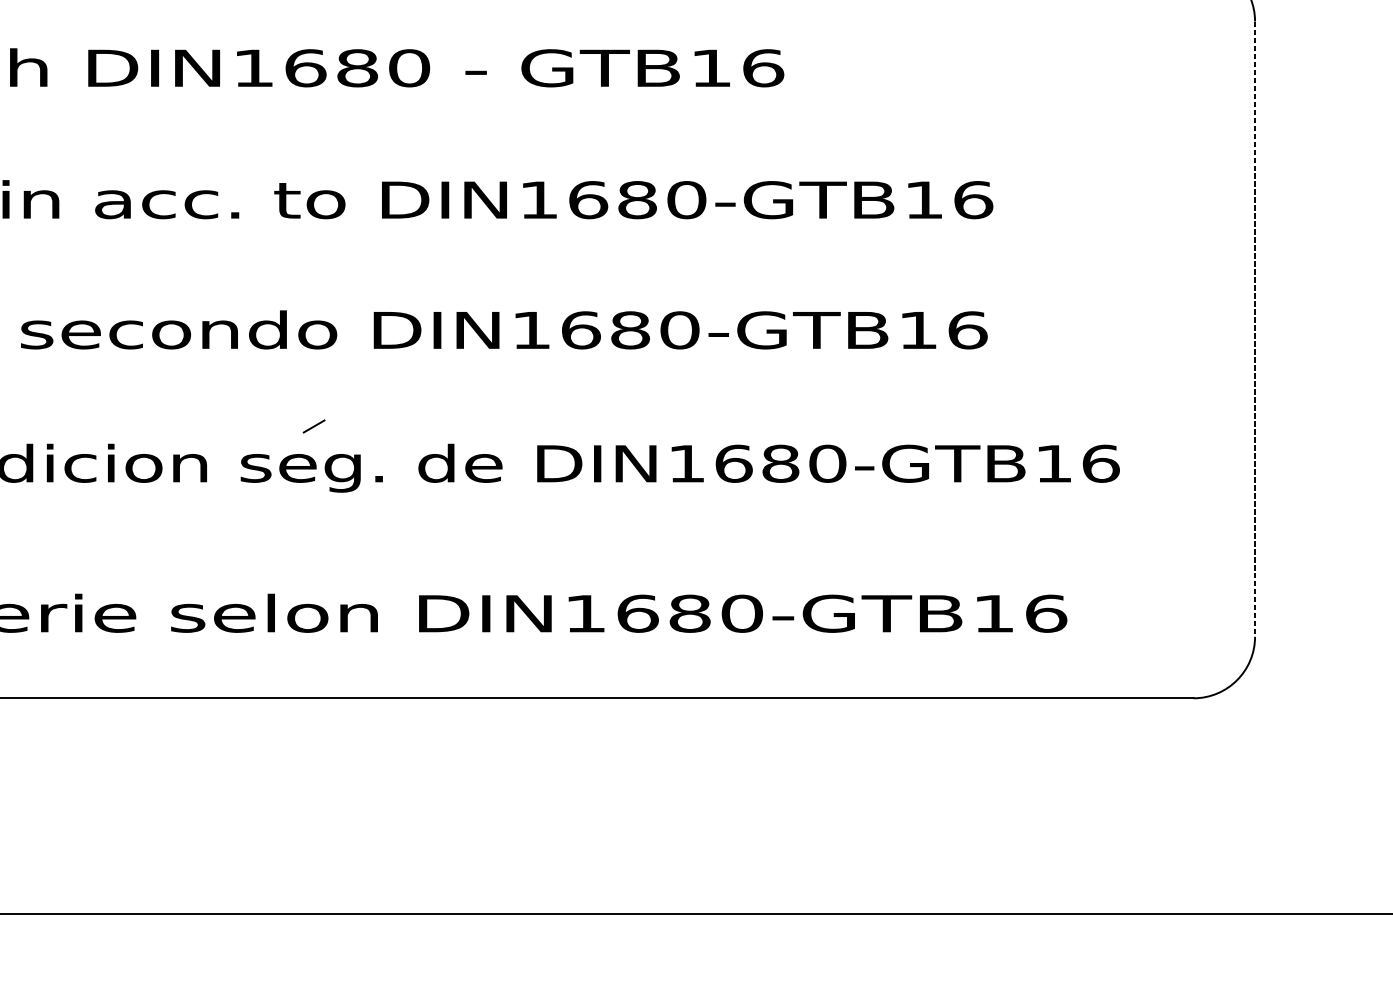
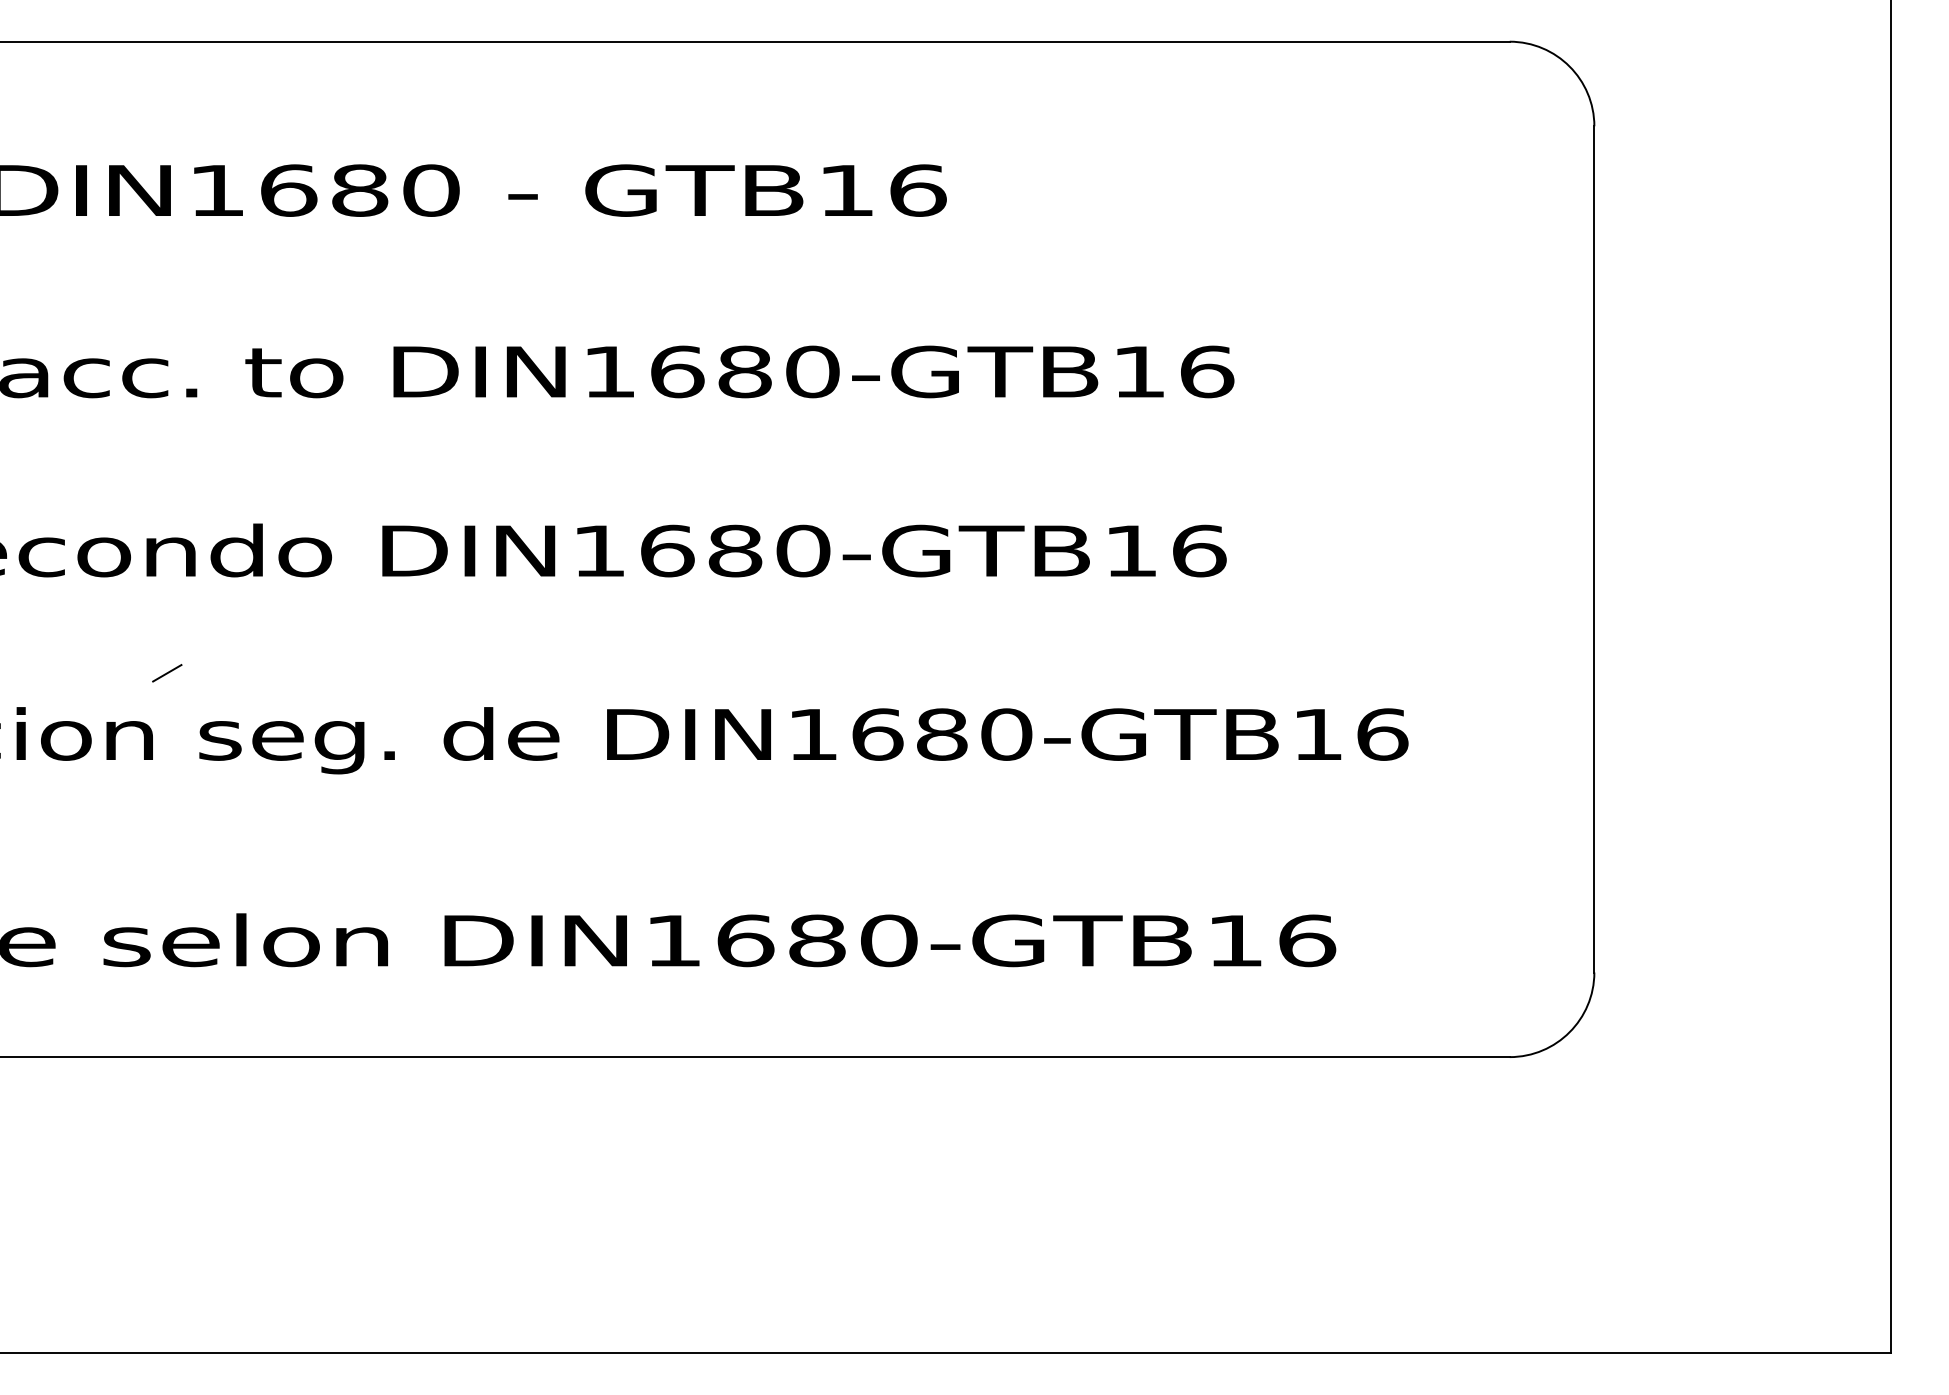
line: (1255, 329) -> (1594, 549), dashed -> solid
line: (314, 426) -> (167, 673), moved

